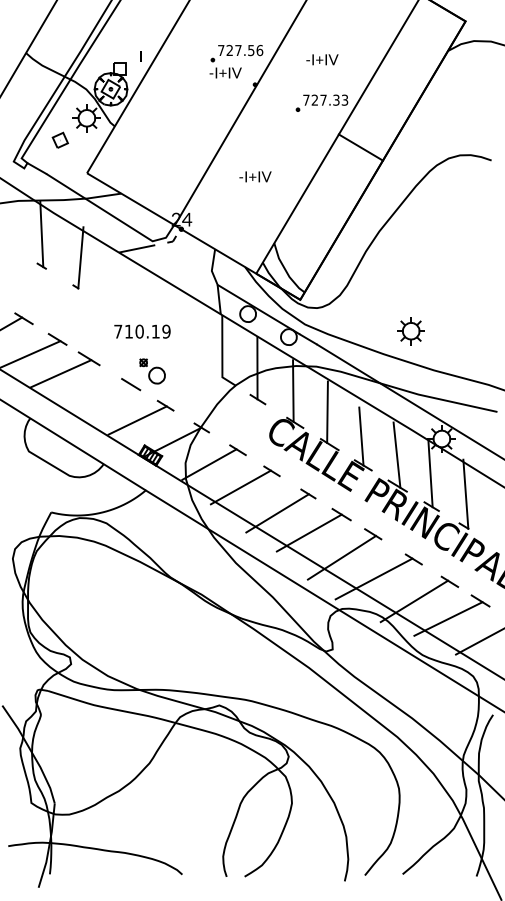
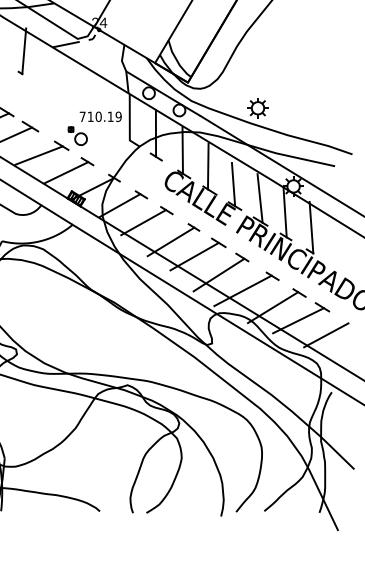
text: (142, 331) -> (100, 116), moved
part: (410, 331) -> (257, 108), moved
line: (100, 397) -> (38, 155), added

